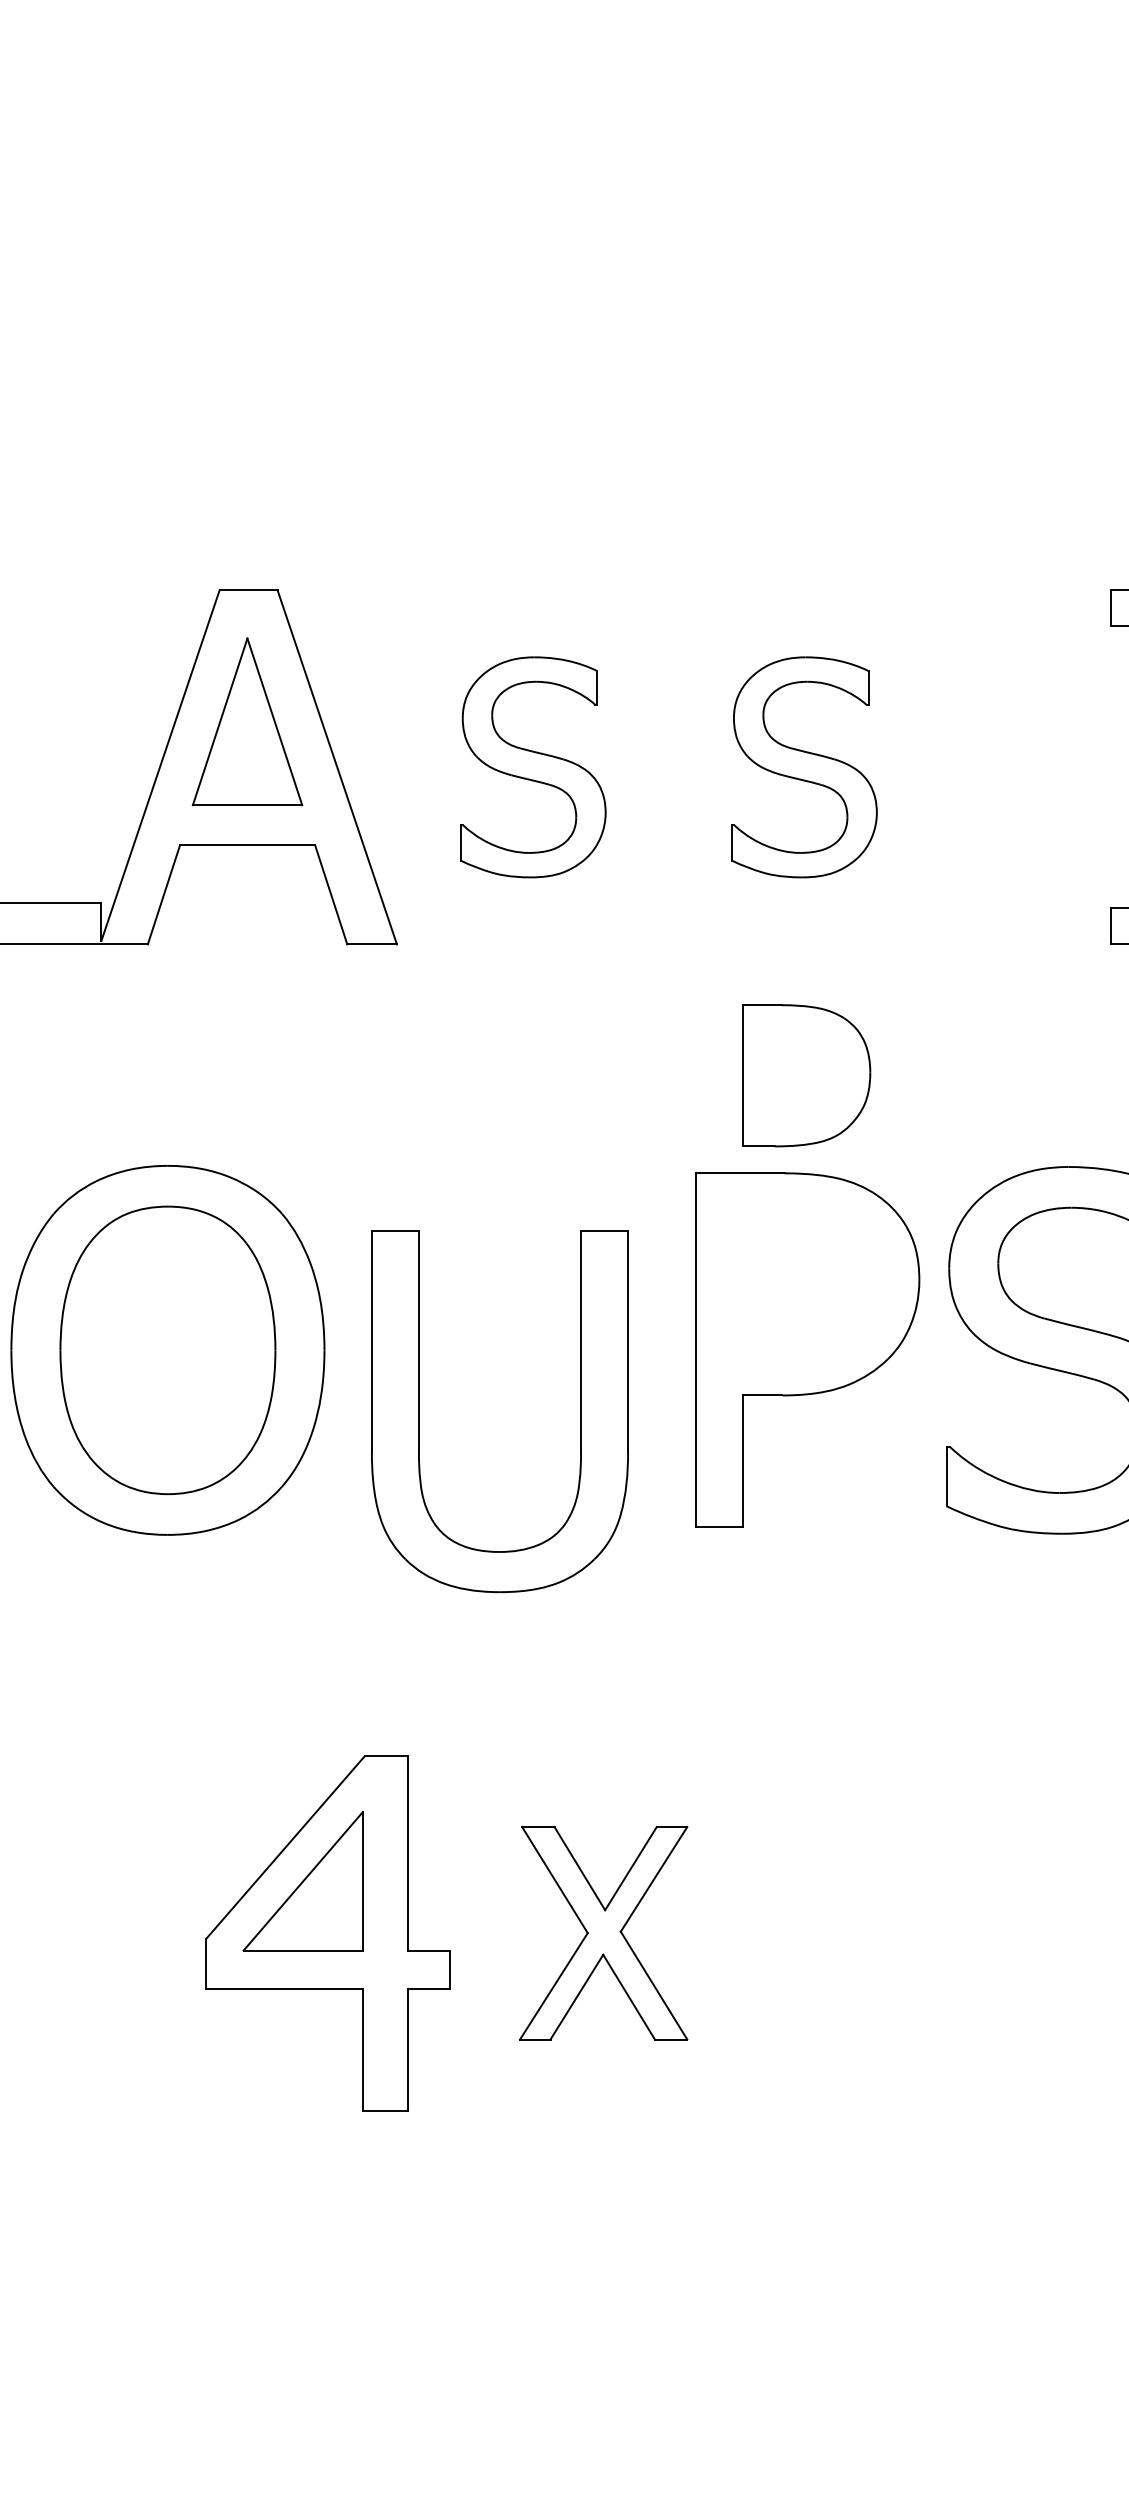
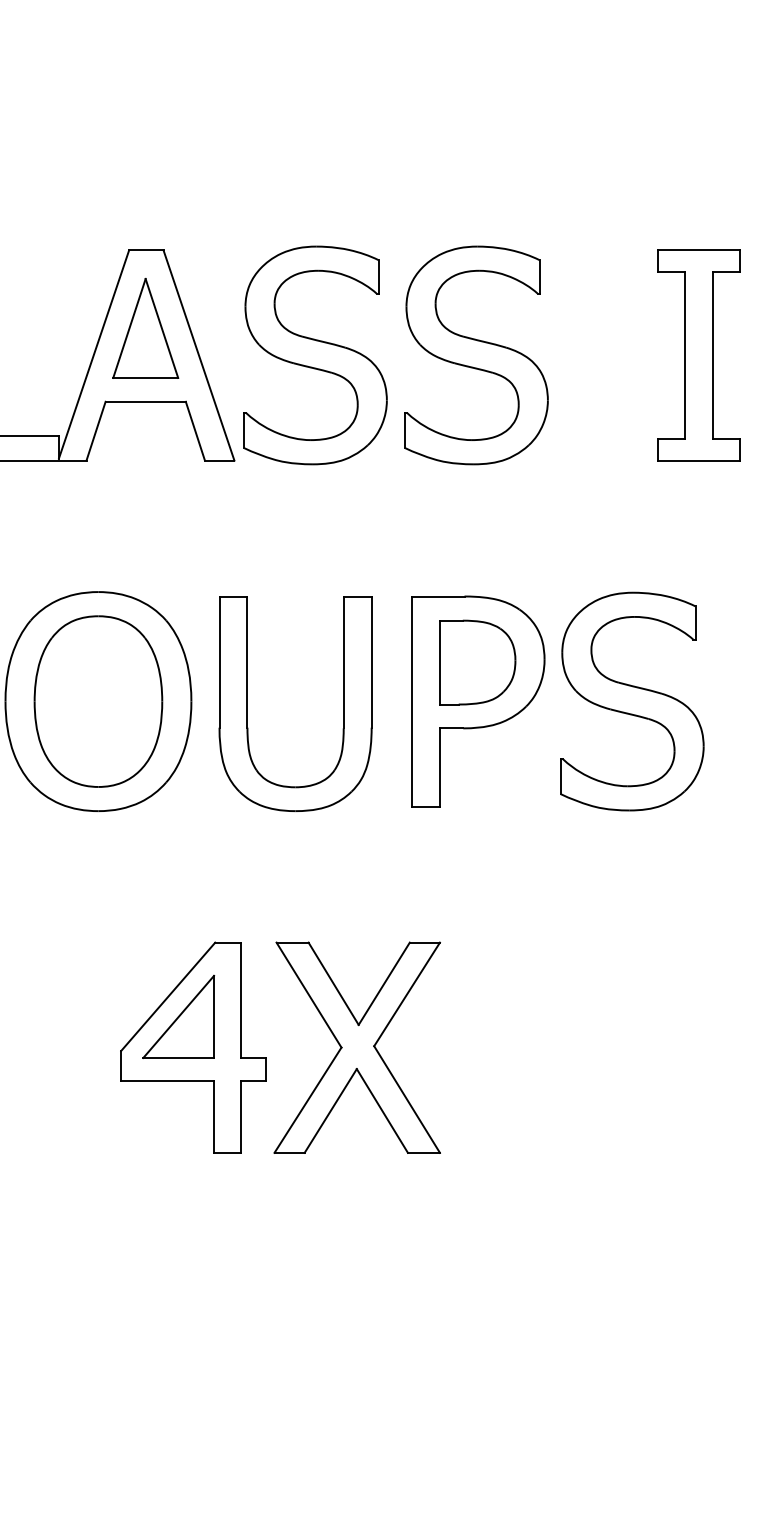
part: (533, 767) -> (315, 355), size x1.67
part: (804, 767) -> (476, 355), size x1.67
part: (806, 1075) -> (477, 662), moved
part: (418, 1410) -> (247, 703), moved
part: (602, 1933) -> (356, 1047), size x1.67

